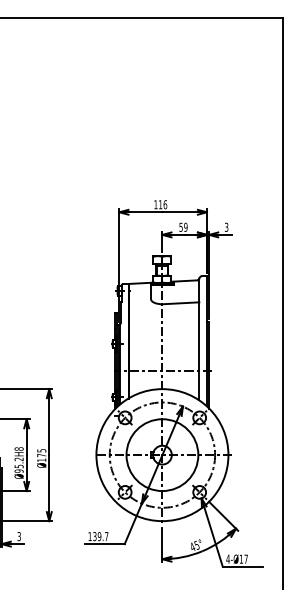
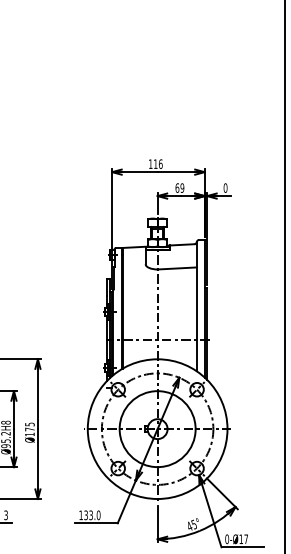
text: (180, 226) -> (176, 187), 59 -> 69
text: (226, 226) -> (225, 187), 3 -> 0
text: (102, 536) -> (94, 515), 139.7 -> 133.0
text: (227, 558) -> (226, 538), 4-Ø17 -> 0-Ø17

